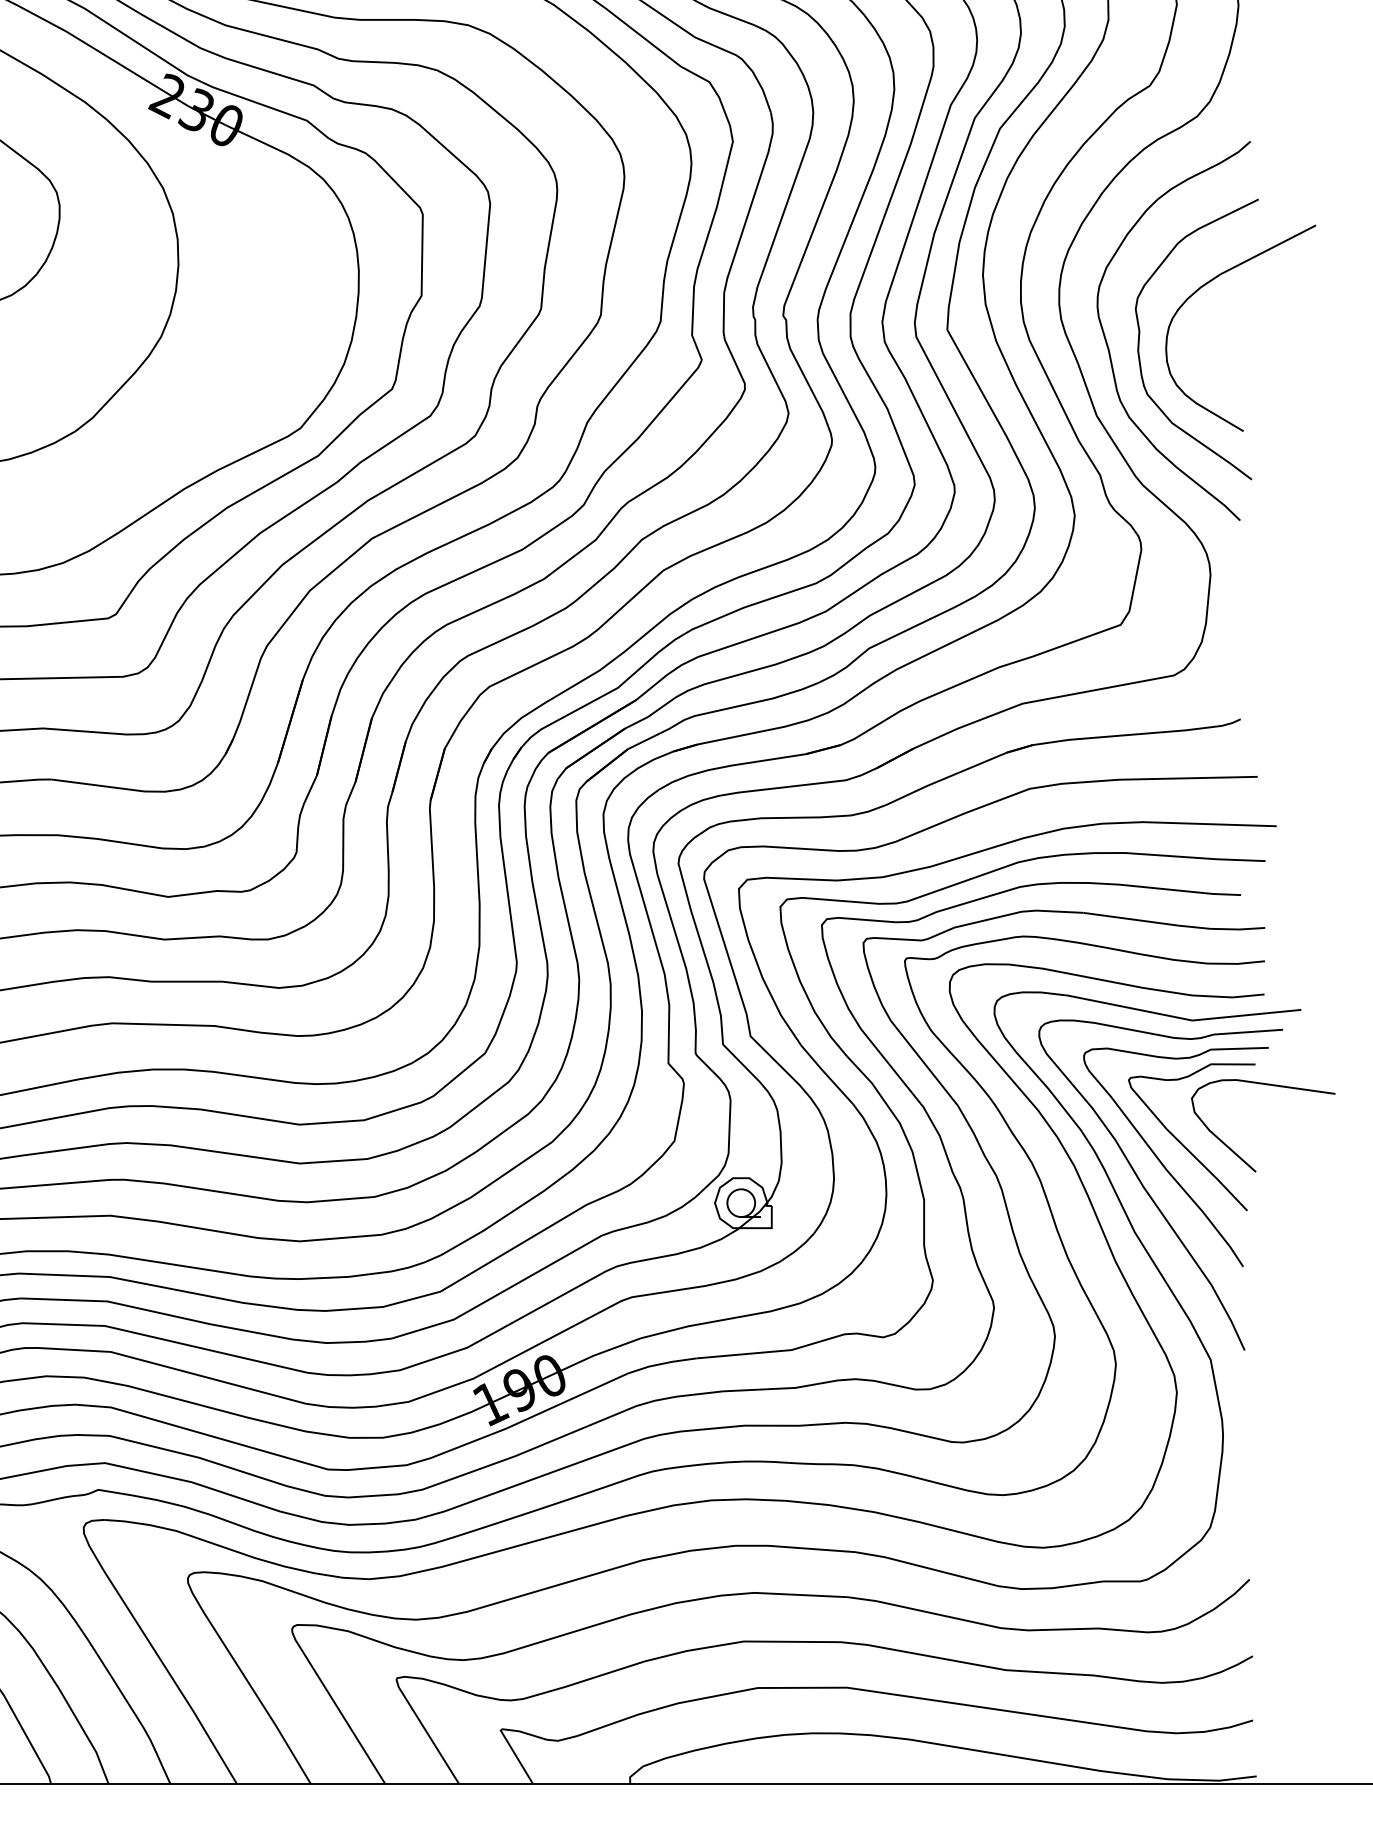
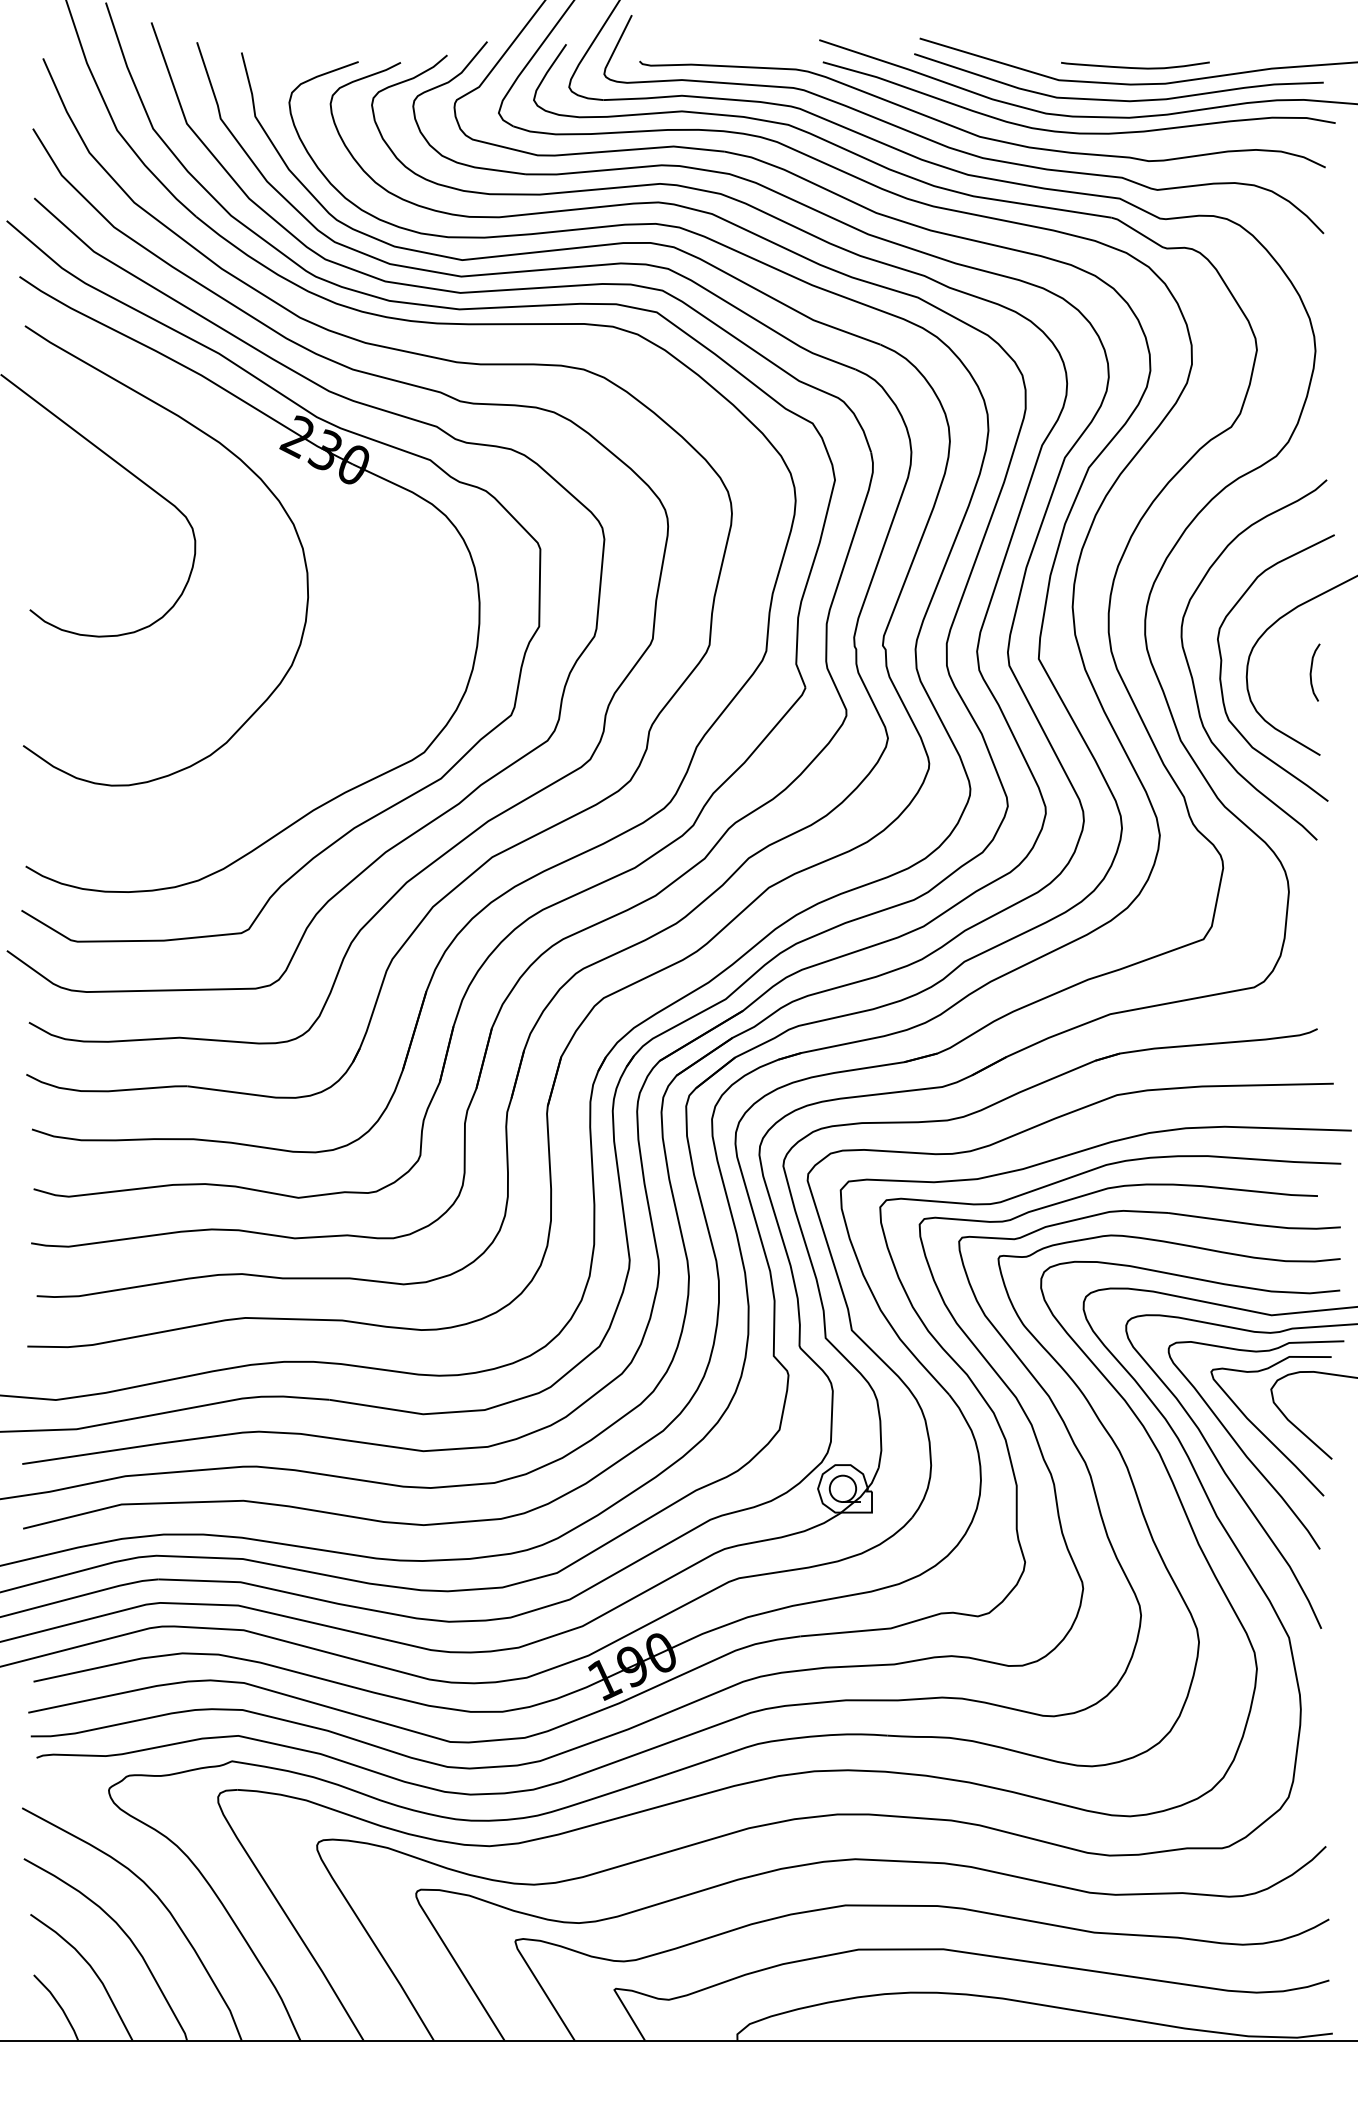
curve: (1234, 344) -> (1311, 672), added

